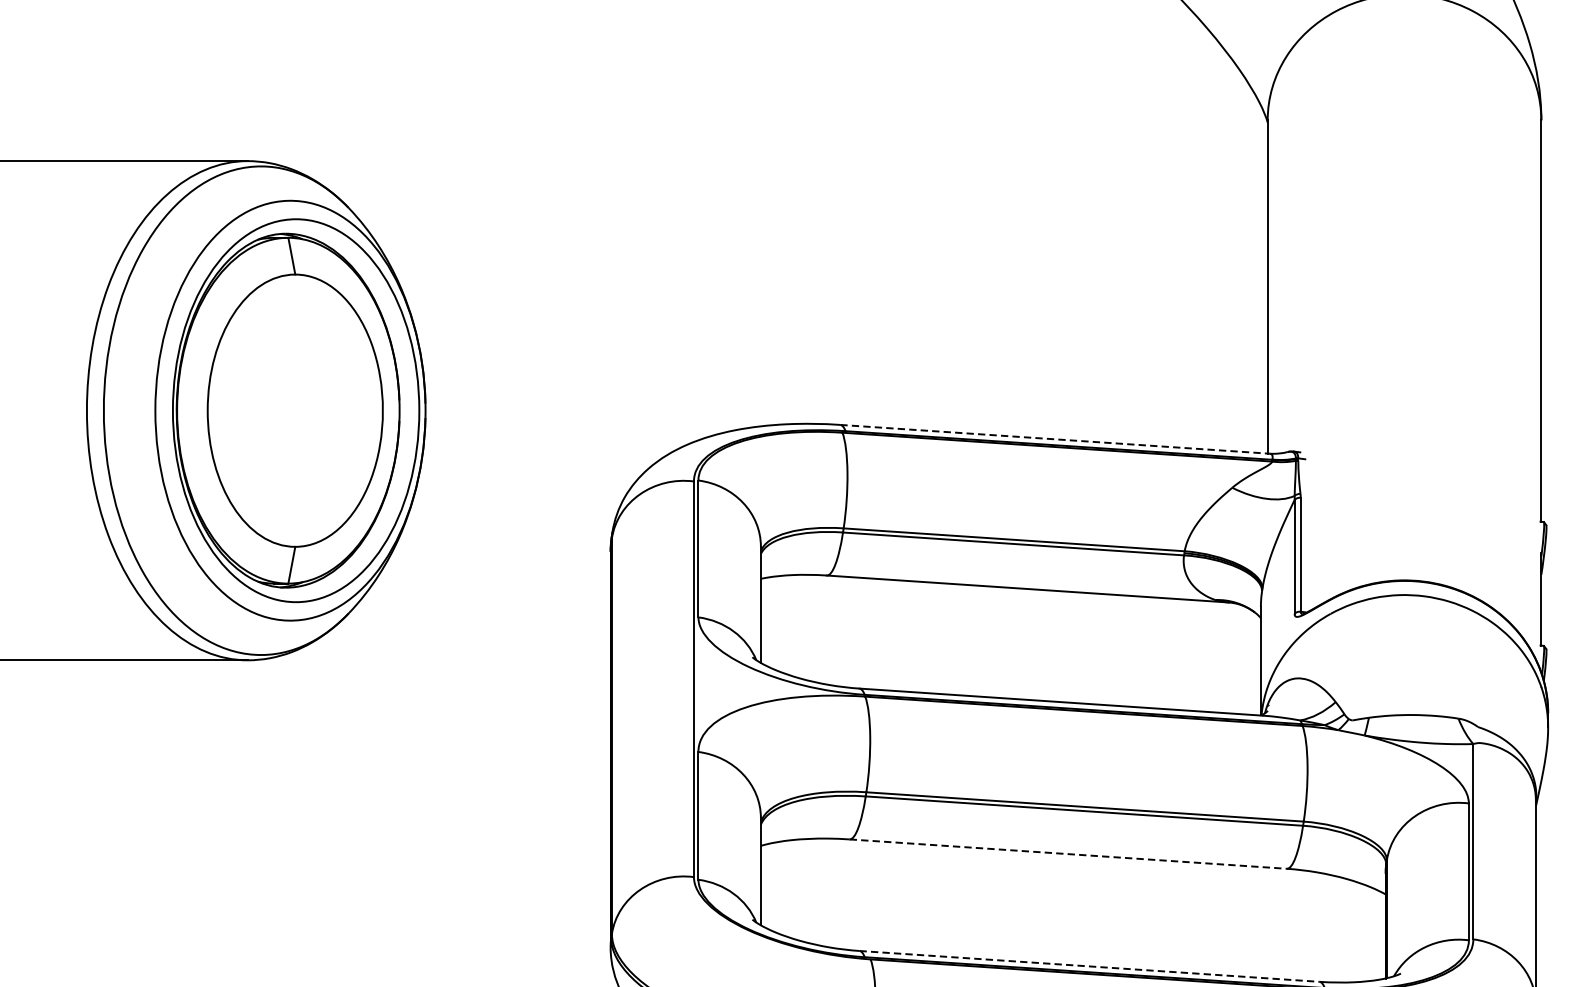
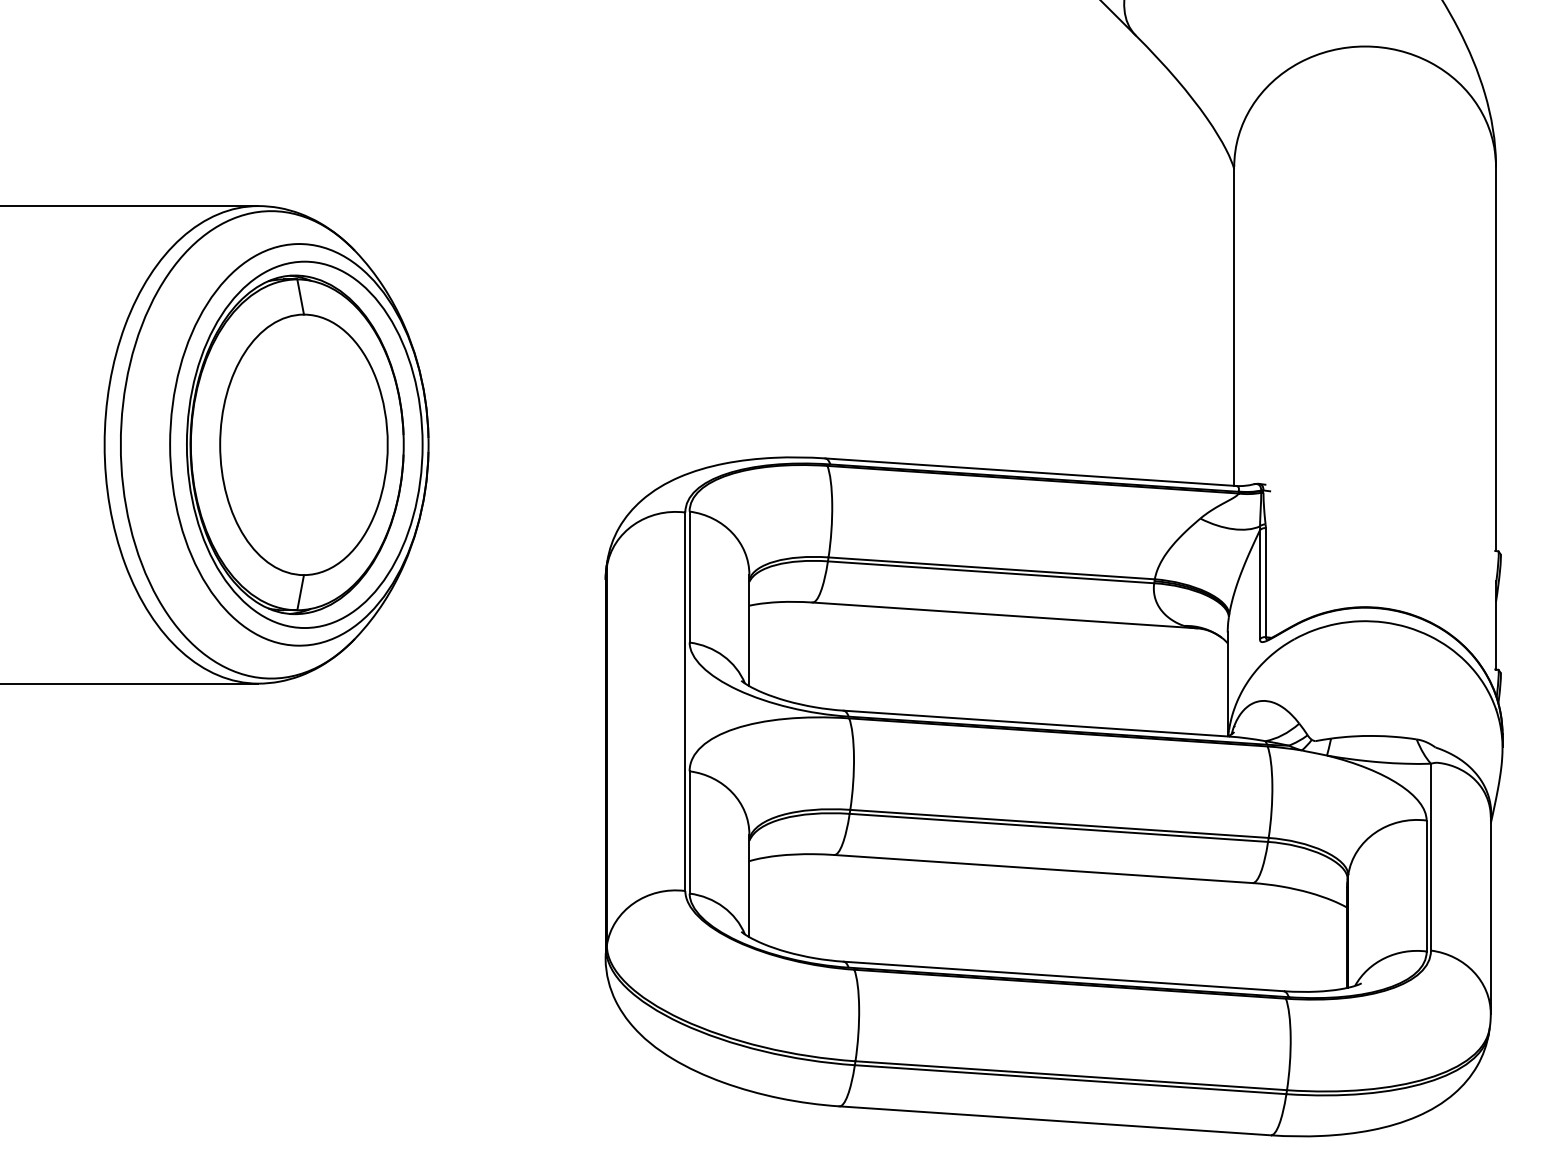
line: (1054, 439) -> (1030, 472), dashed -> solid
line: (1068, 854) -> (1043, 869), dashed -> solid
line: (1089, 966) -> (1063, 976), dashed -> solid

